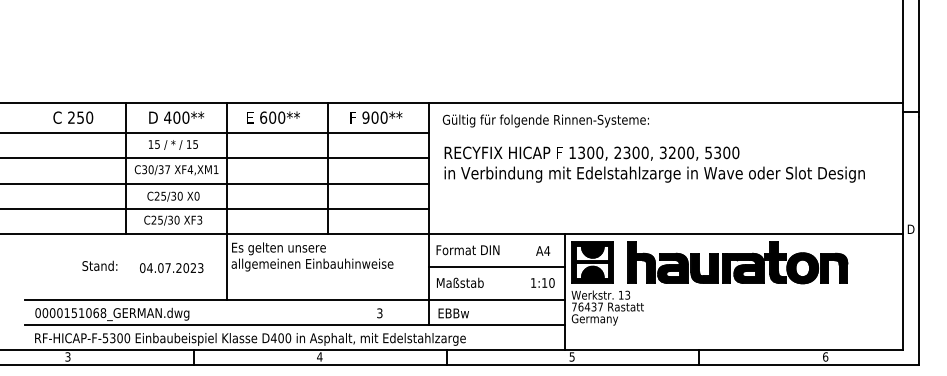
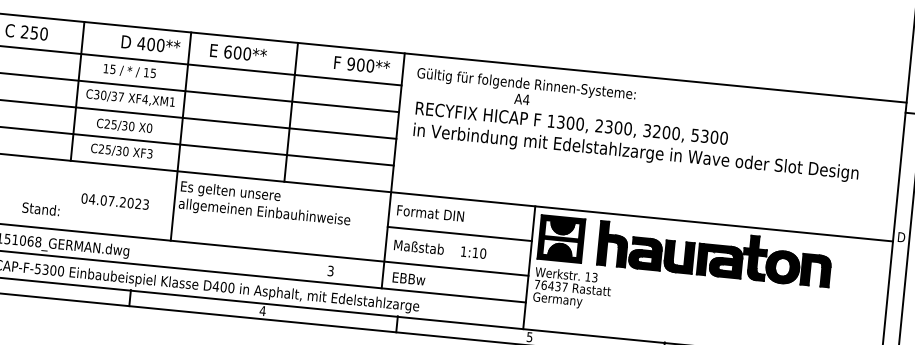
text: (176, 117) -> (150, 44), moved
text: (376, 117) -> (362, 64), moved
text: (543, 250) -> (522, 98), moved
text: (99, 265) -> (40, 208), moved
text: (542, 282) -> (473, 252), moved

